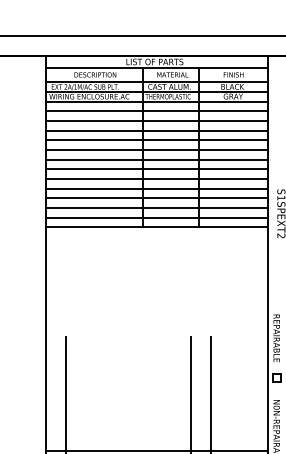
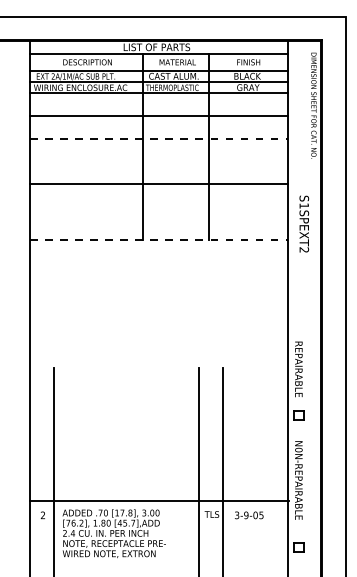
line: (157, 111) -> (159, 104), removed
line: (157, 130) -> (159, 127), removed
line: (157, 140) -> (159, 138), solid -> dashed
line: (157, 149) -> (159, 149), removed
line: (157, 159) -> (159, 161), removed
line: (157, 169) -> (159, 172), removed
line: (157, 188) -> (159, 194), removed
line: (157, 198) -> (159, 206), removed
line: (157, 208) -> (159, 217), removed
line: (157, 217) -> (159, 228), removed
line: (157, 227) -> (159, 240), solid -> dashed

